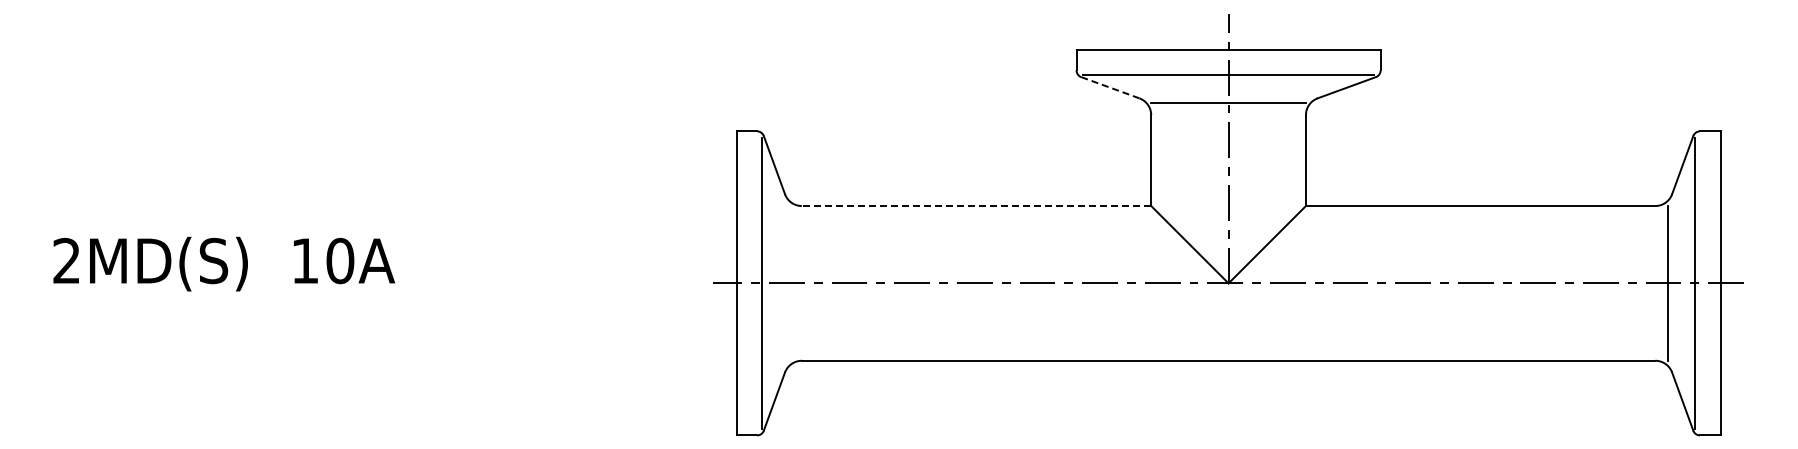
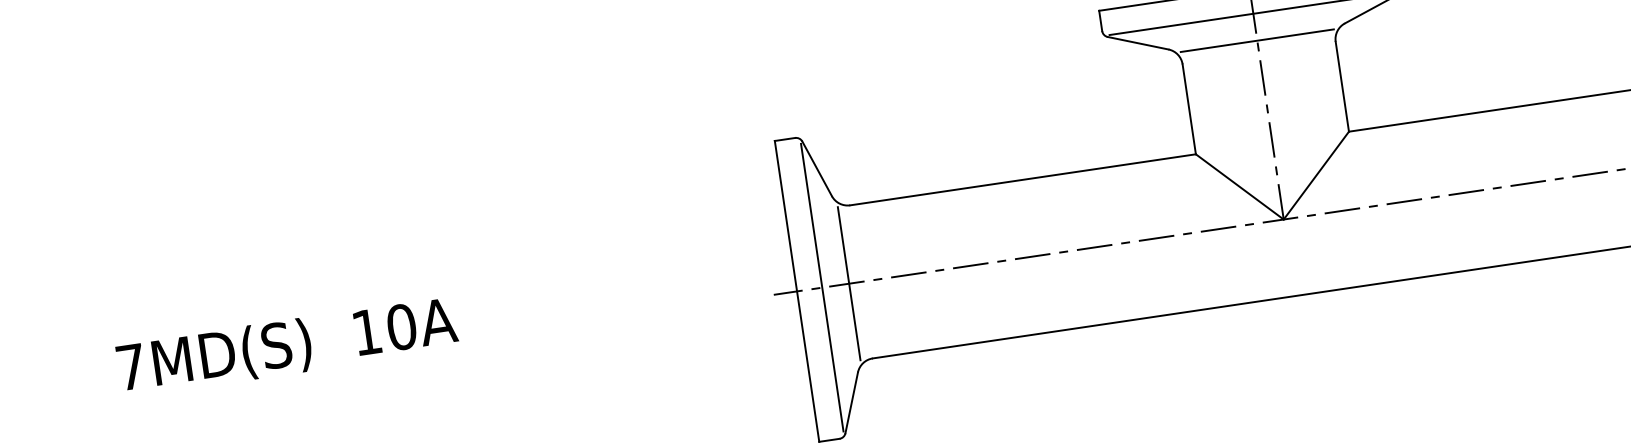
line: (1110, 87) -> (1138, 42), dashed -> solid
line: (976, 206) -> (1023, 180), dashed -> solid
text: (66, 260) -> (130, 366), 2MD(S) -> 7MD(S)
line: (789, 283) -> (849, 283), added

